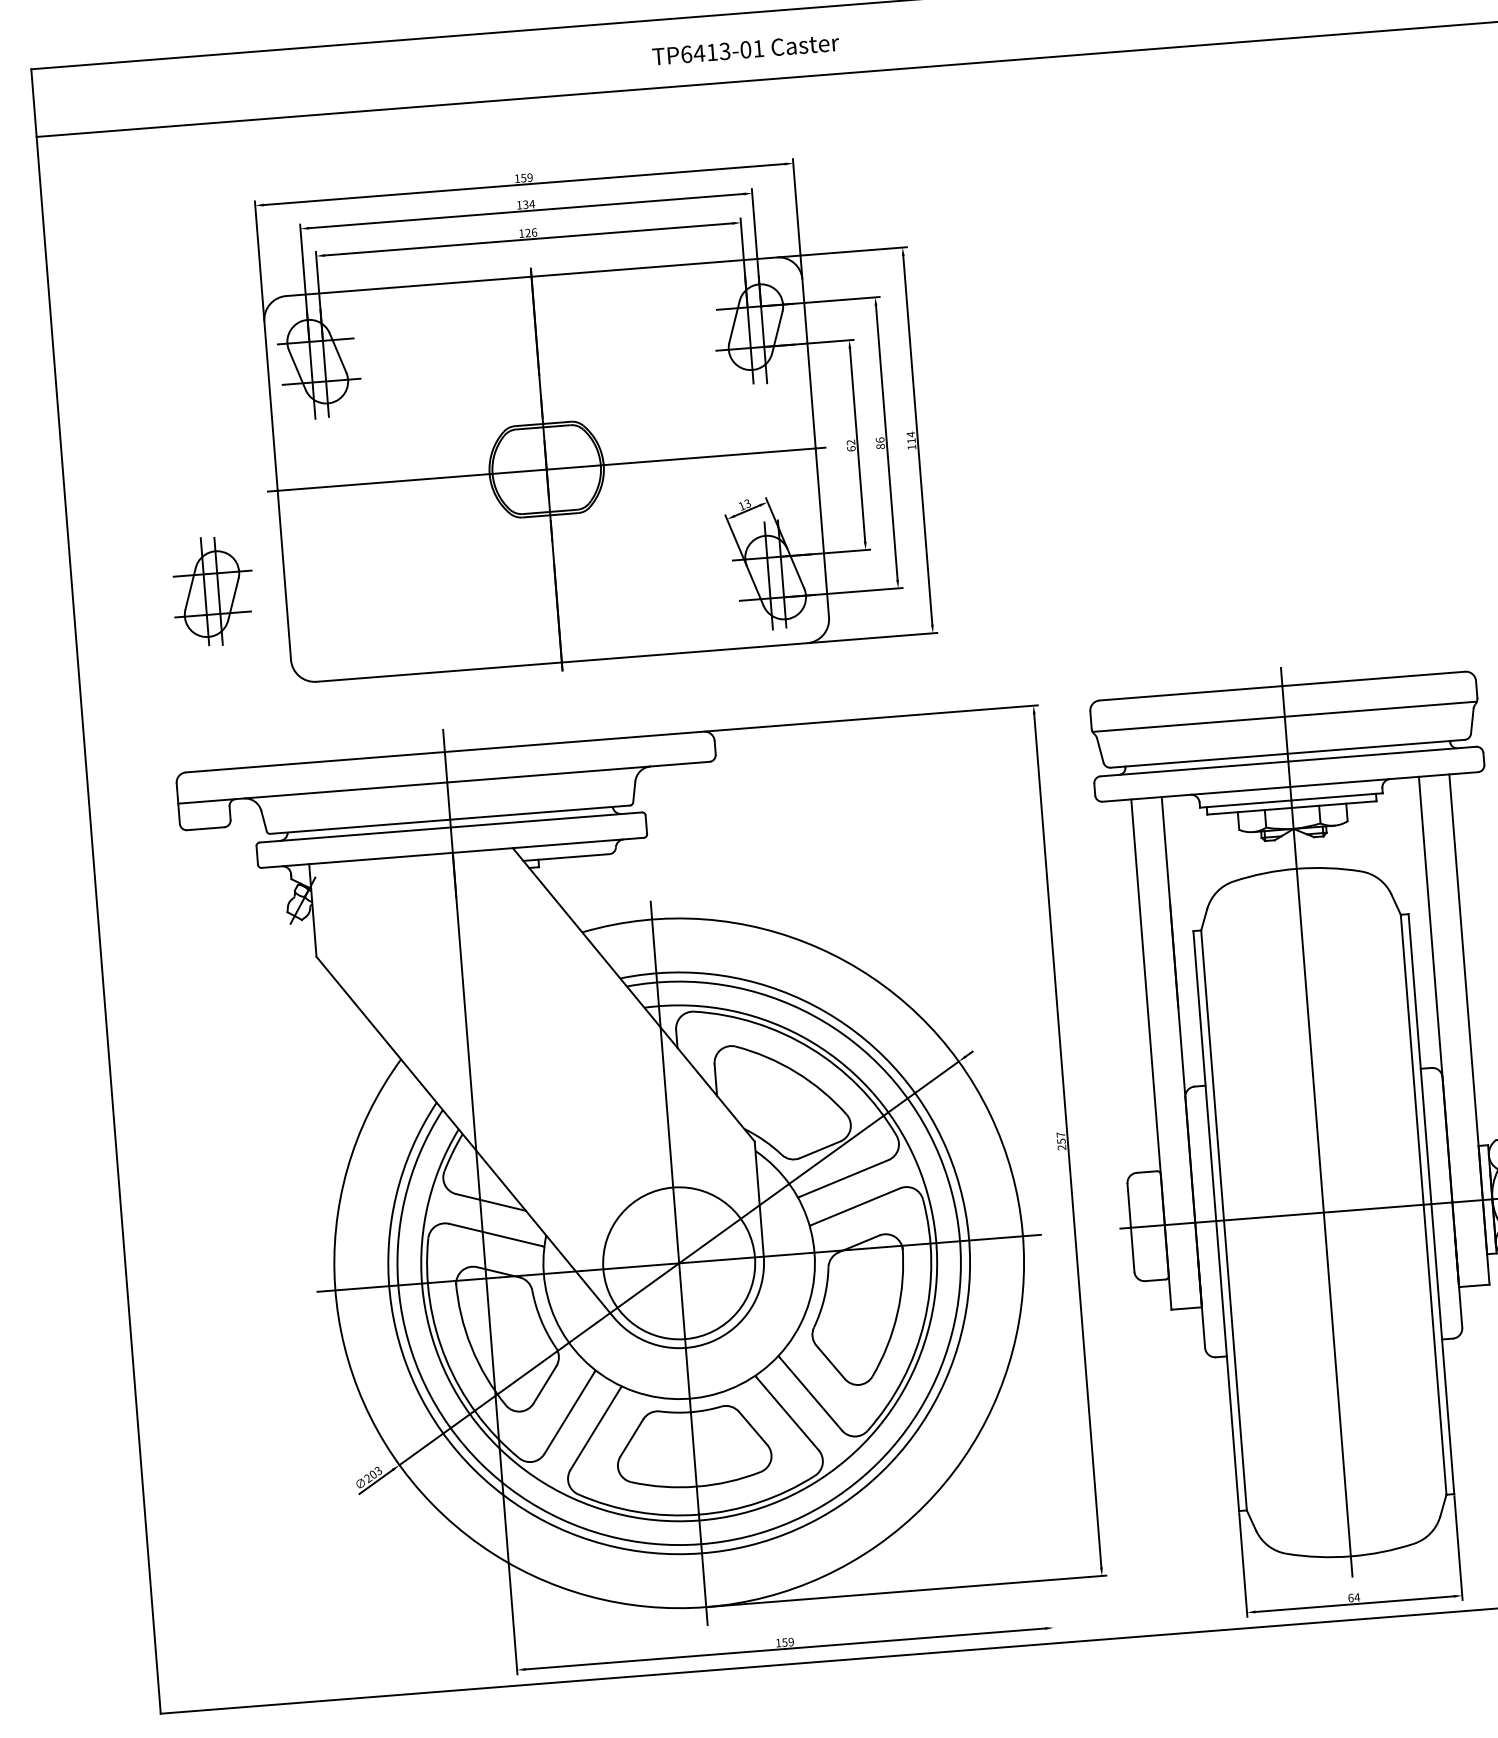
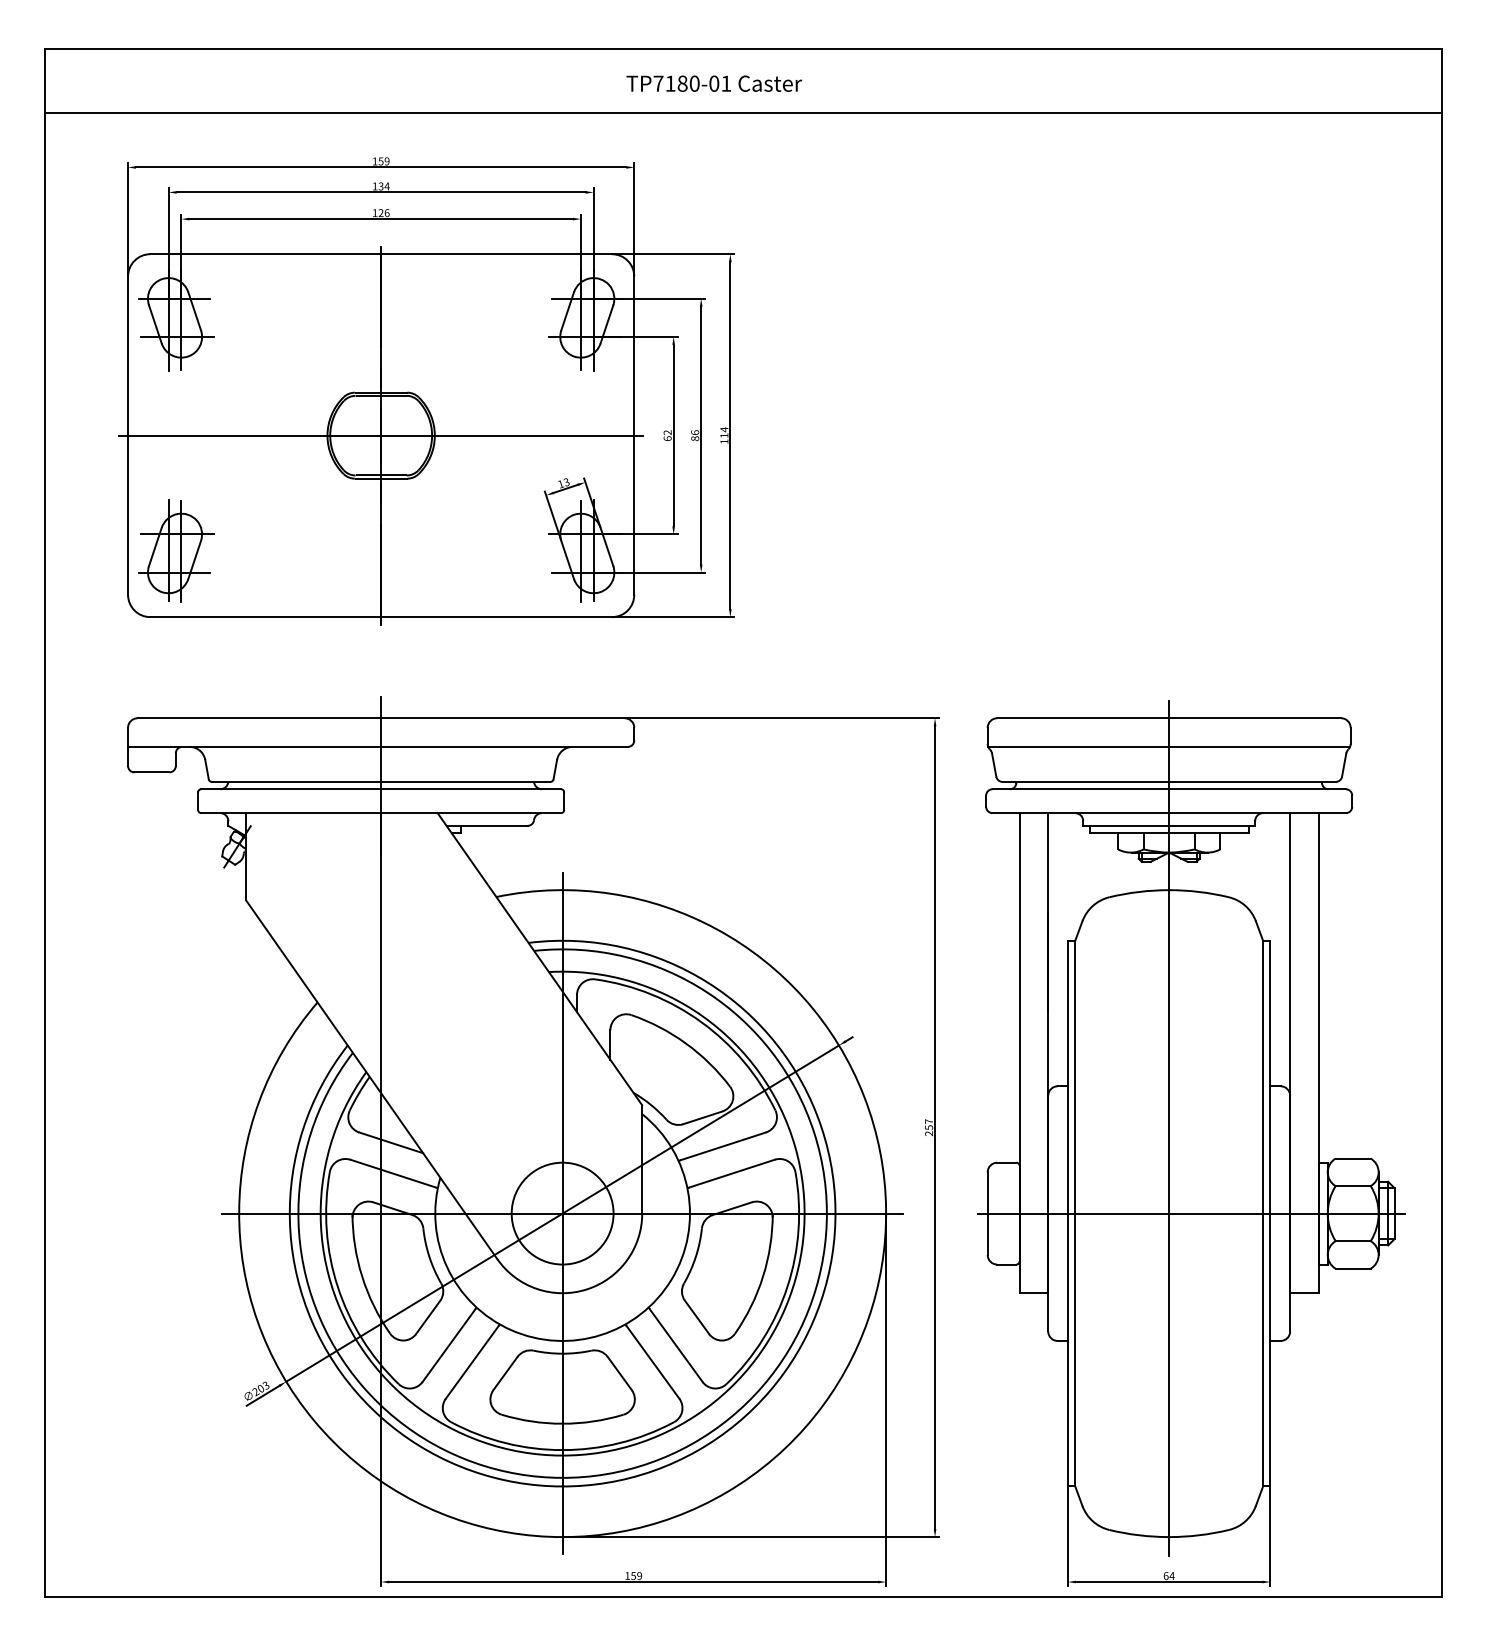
text: (705, 52) -> (676, 83), TP6413-01 -> TP7180-01
part: (591, 418) -> (426, 391), moved
circle: (679, 1263) -> (562, 1213), size x0.71
line: (1039, 1434) -> (886, 1400), added

